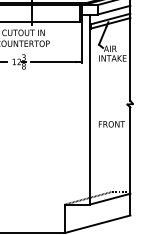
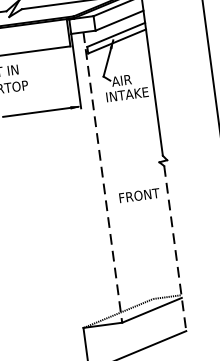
line: (89, 110) -> (102, 179), solid -> dashed
line: (130, 161) -> (175, 248), solid -> dashed

